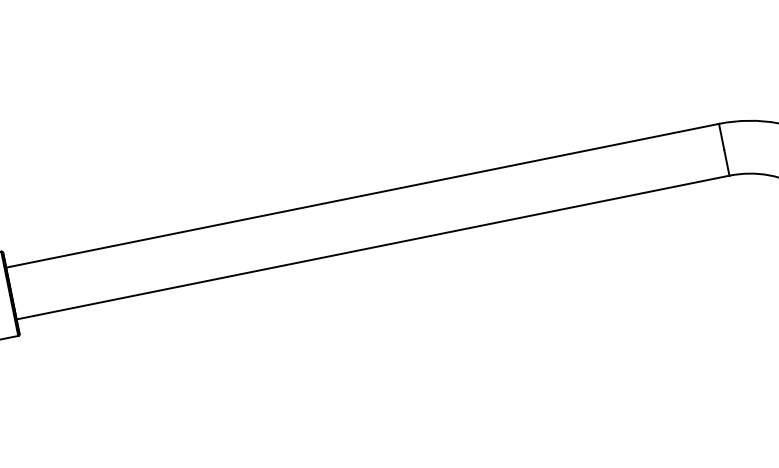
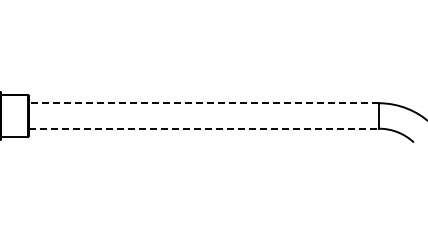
line: (361, 196) -> (203, 103), solid -> dashed
line: (374, 246) -> (204, 128), solid -> dashed

